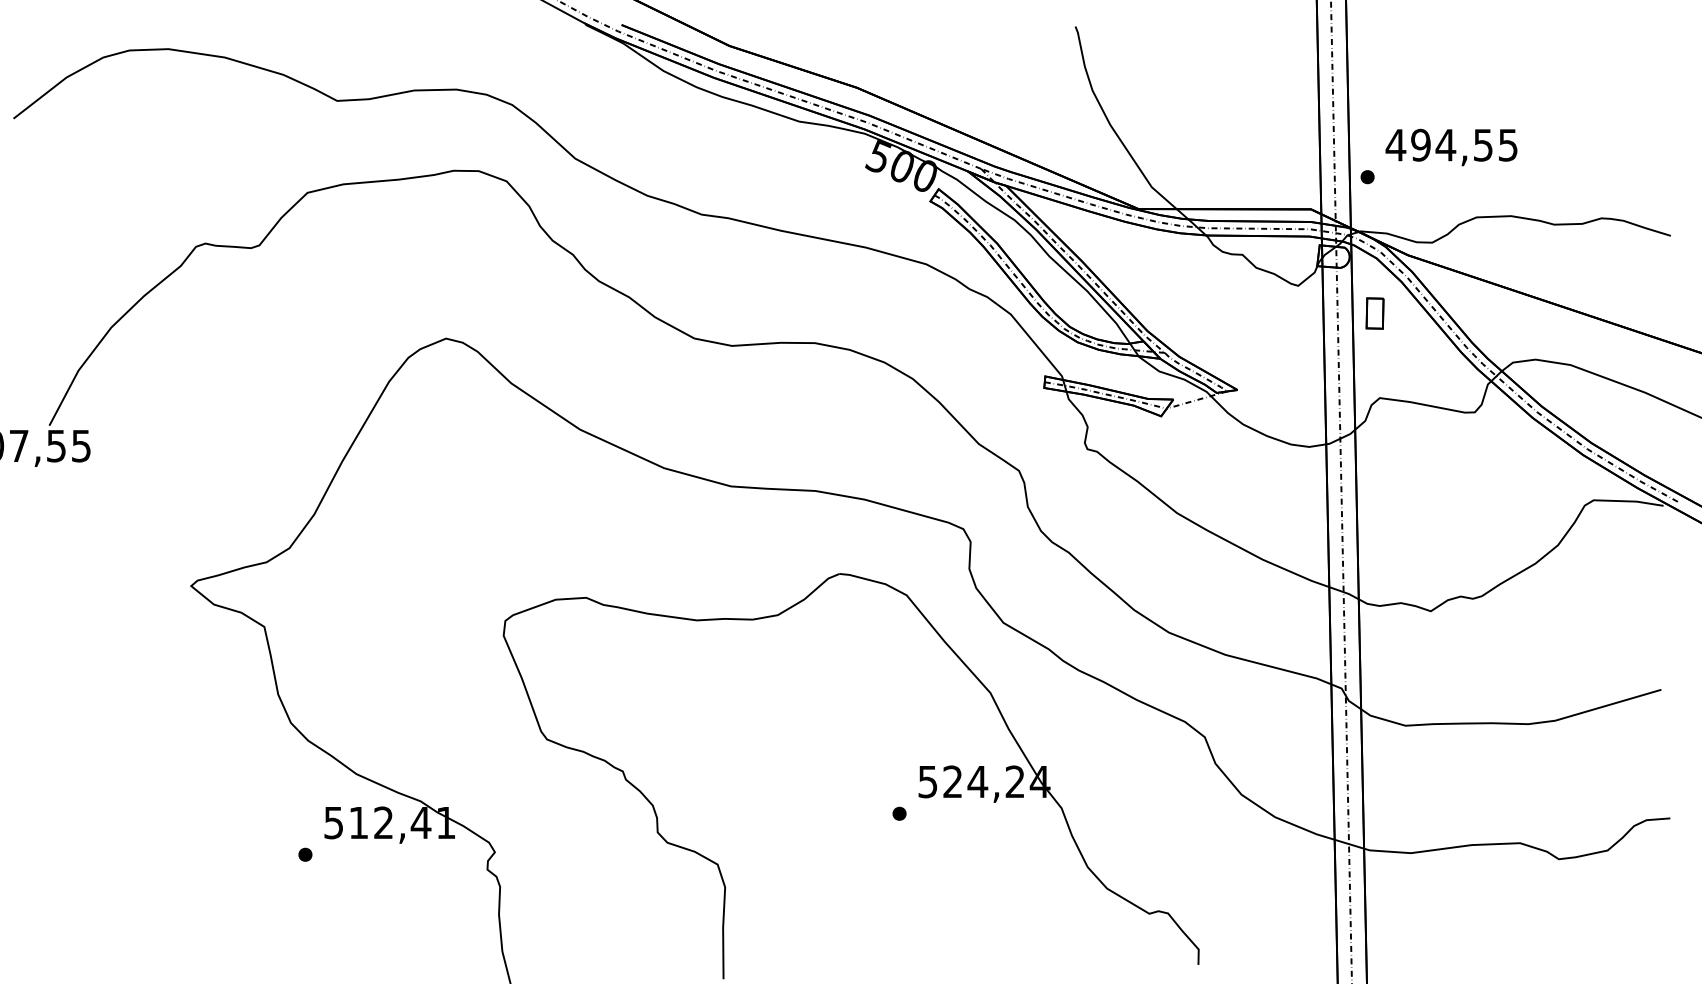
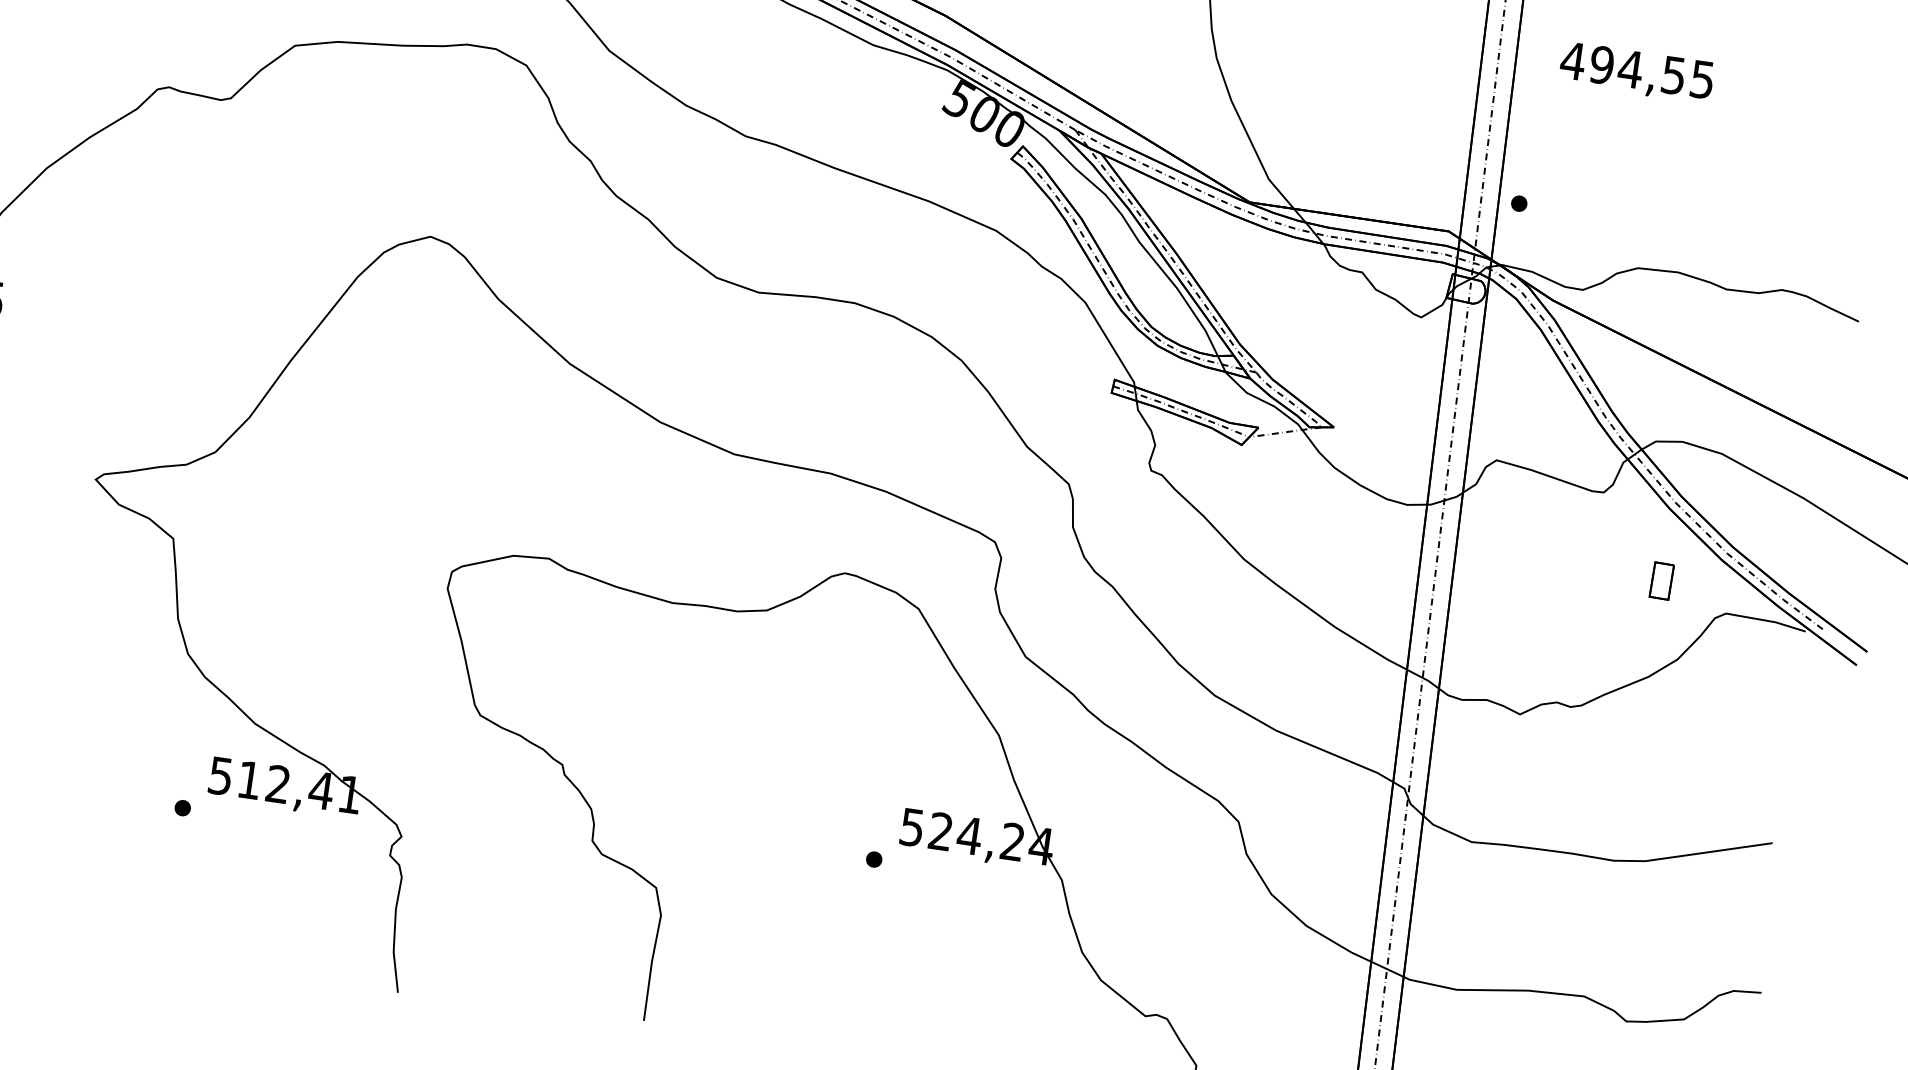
text: (1451, 147) -> (1636, 72), moved
part: (1374, 313) -> (1661, 580), moved

